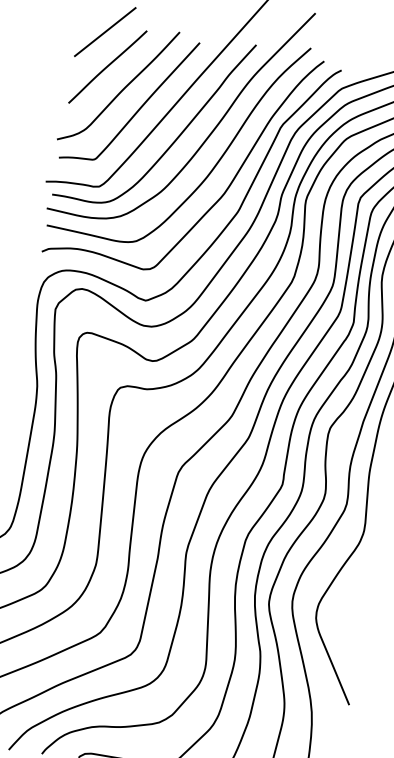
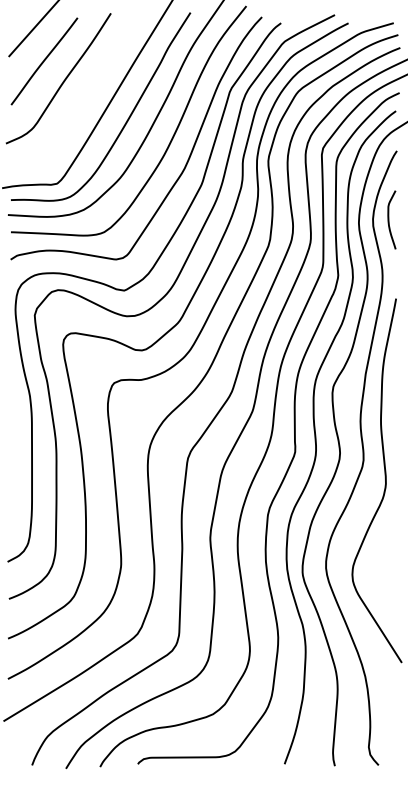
curve: (138, 109) -> (82, 98), removed

